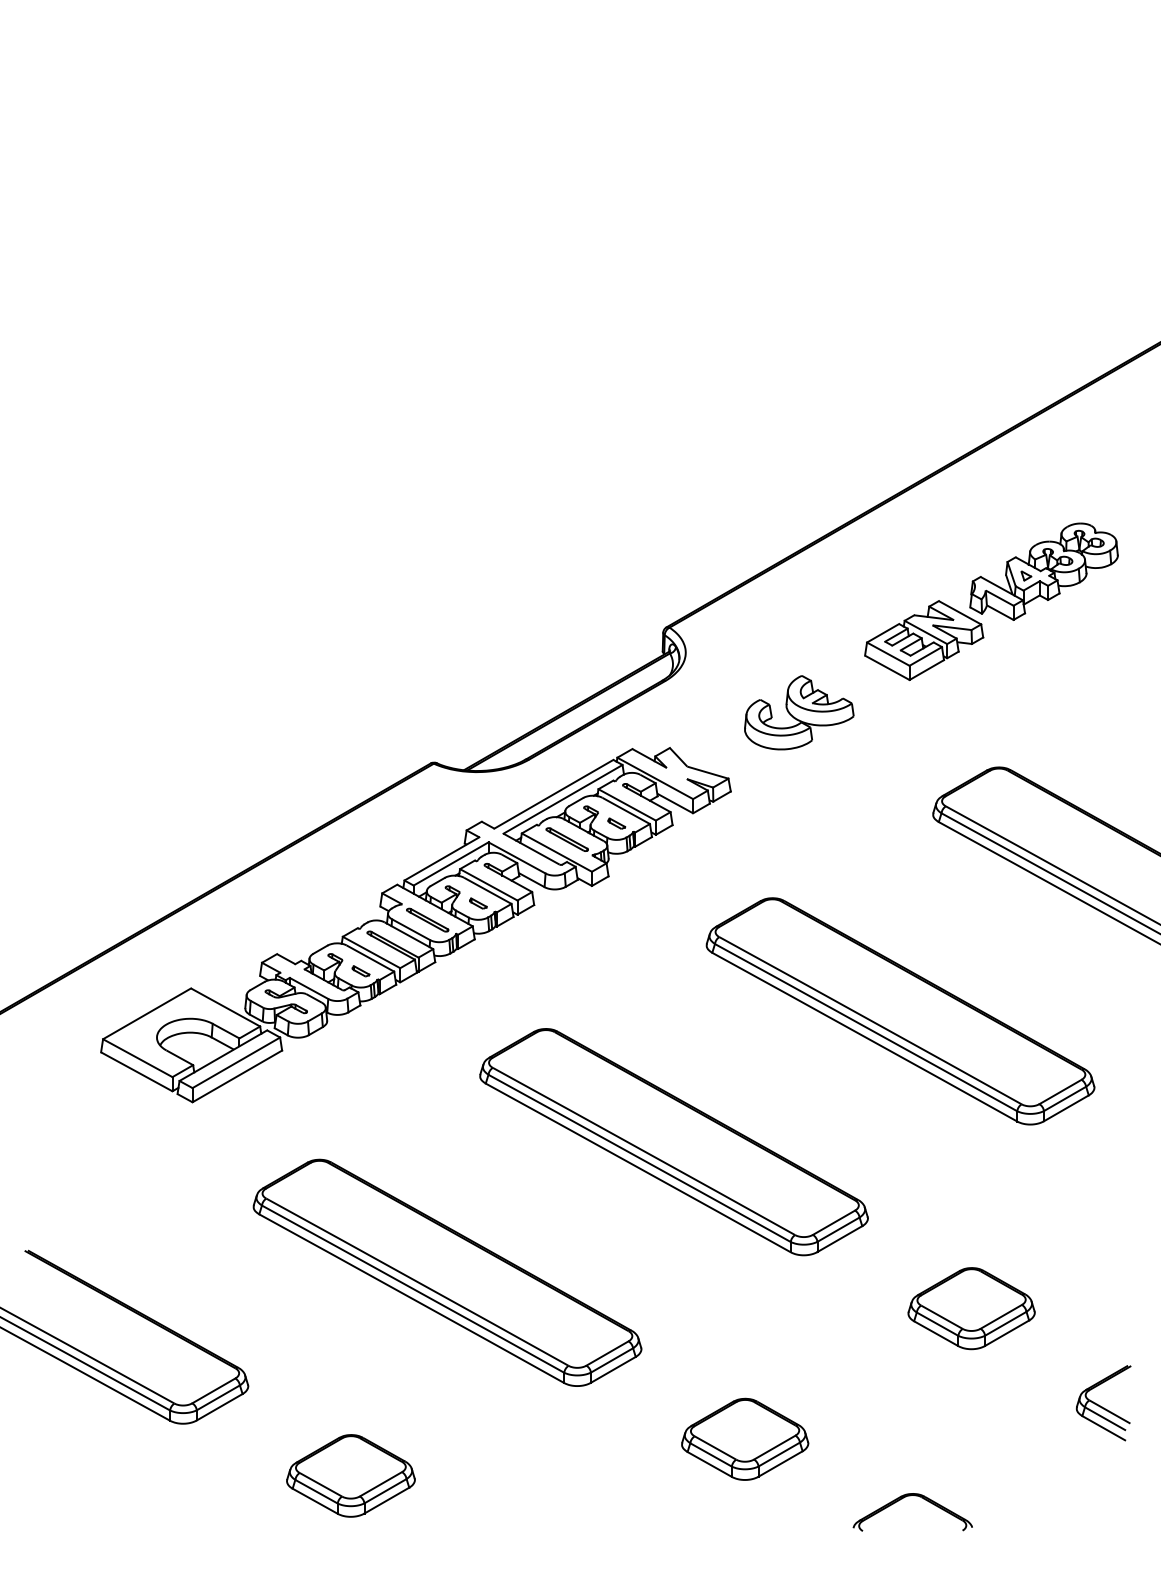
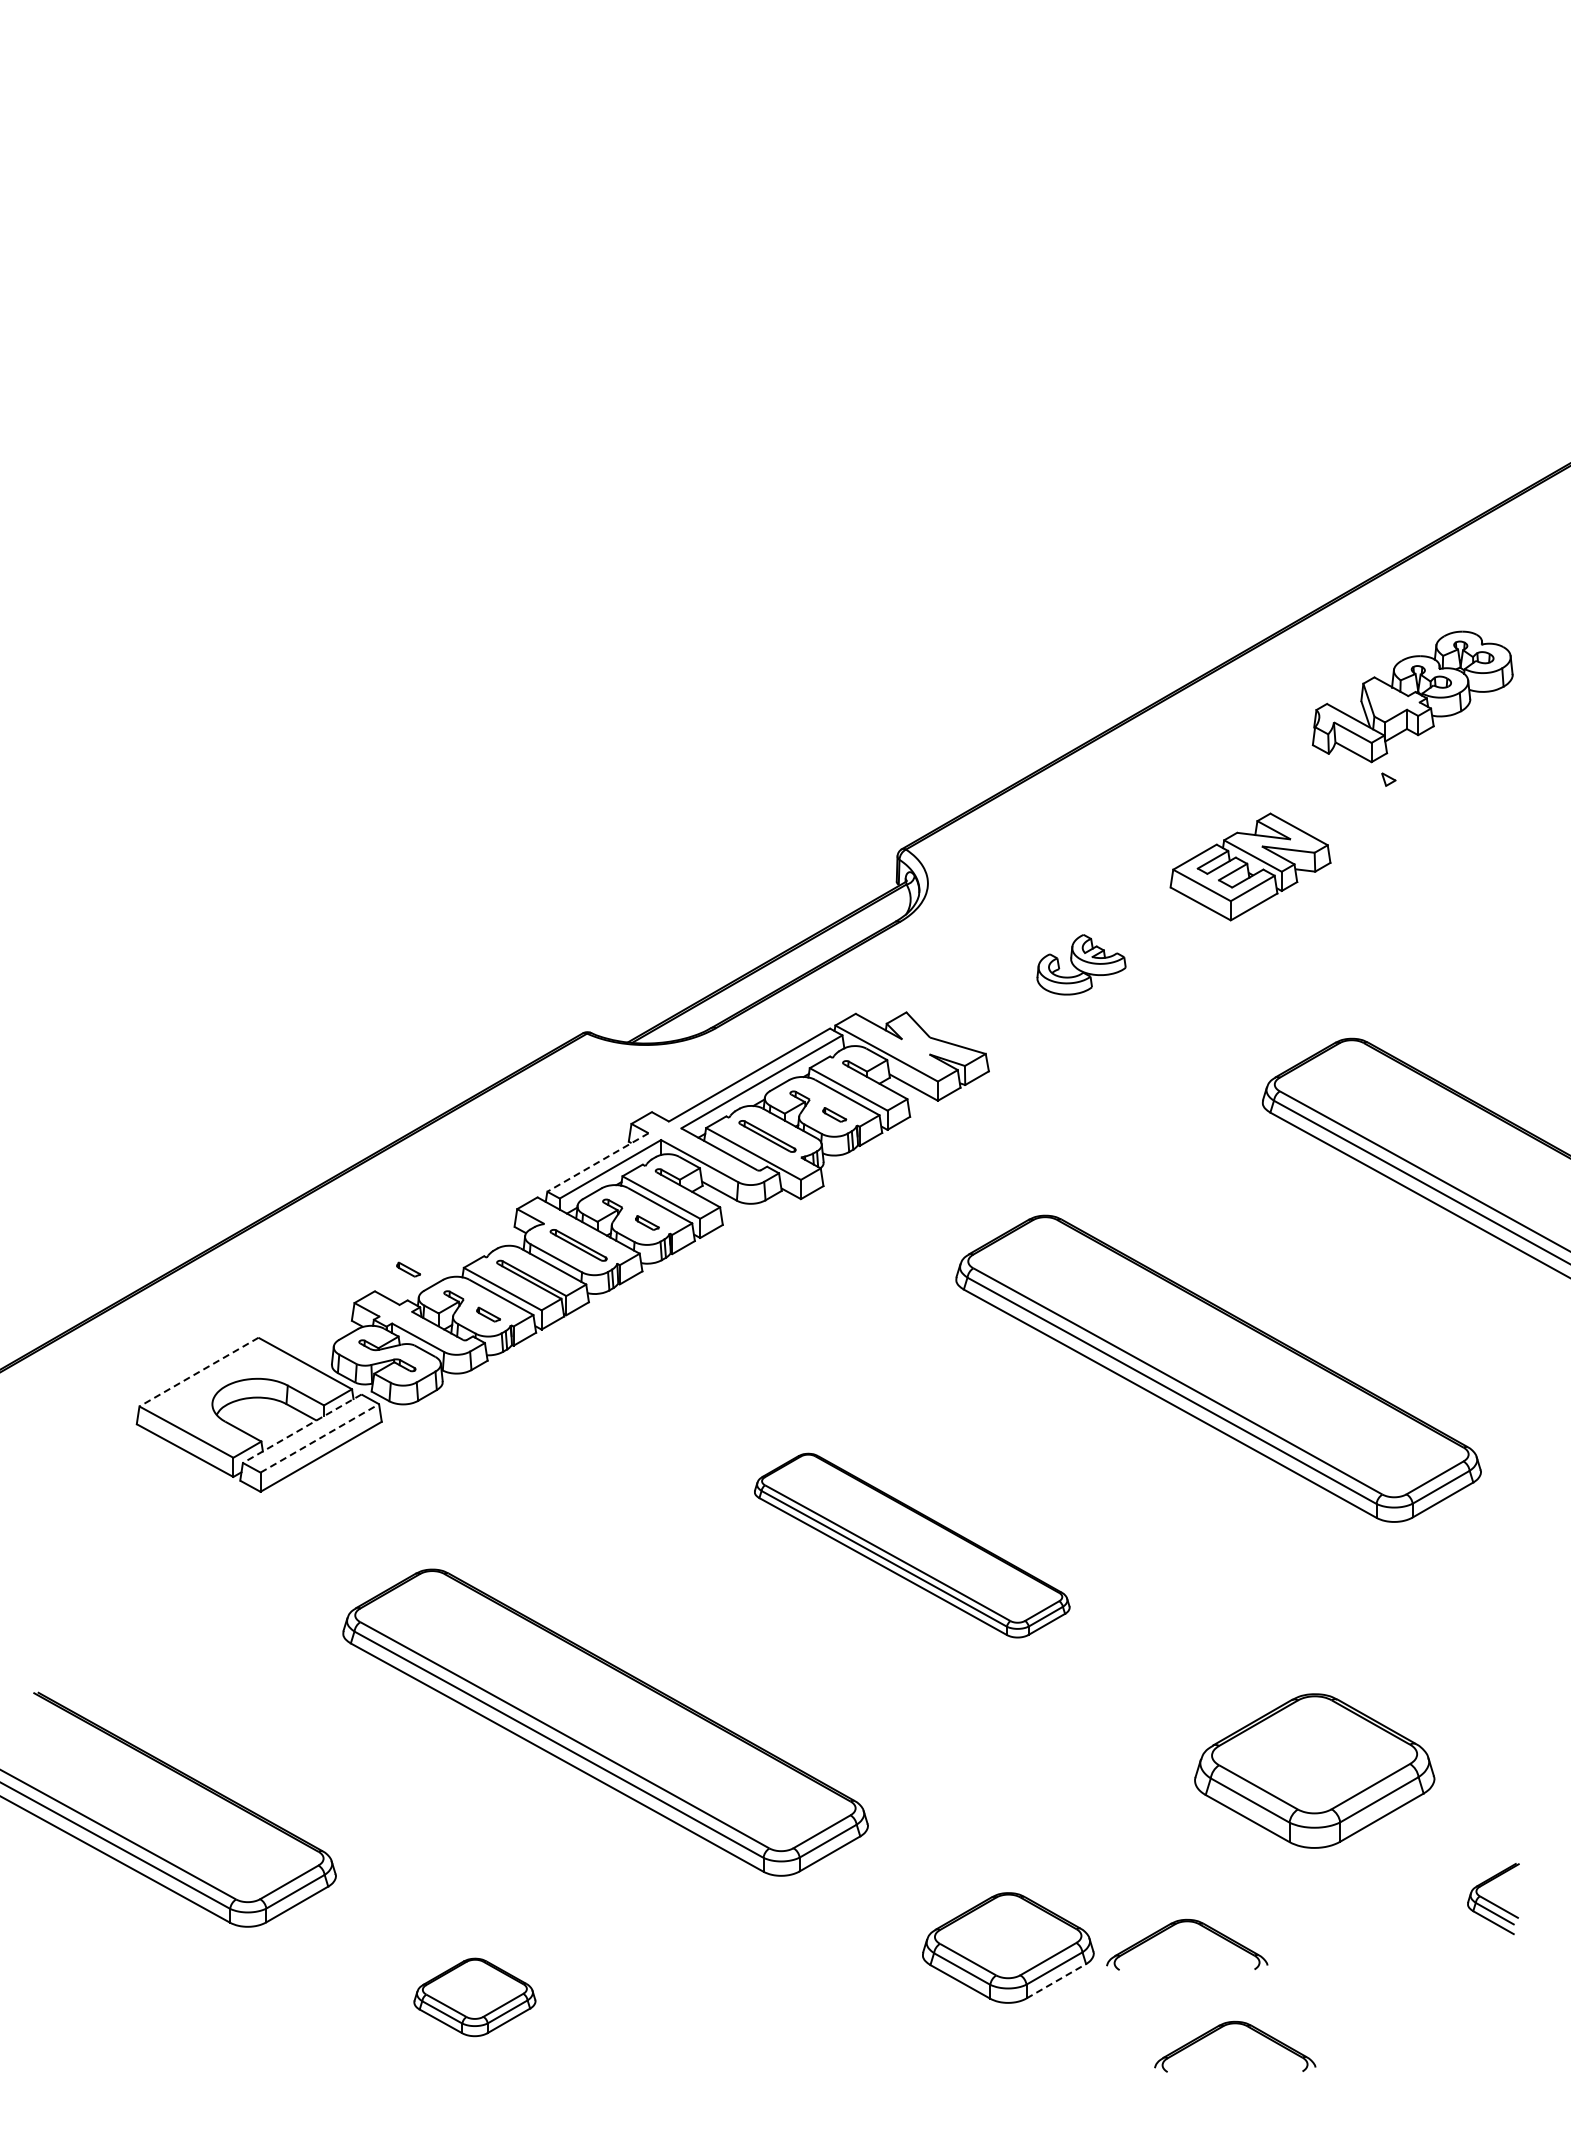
part: (1043, 571) -> (1412, 696), moved
part: (799, 712) -> (1081, 964), size x0.6
line: (441, 858) -> (597, 1162), solid -> dashed
part: (301, 937) -> (408, 1269), added
line: (147, 1014) -> (199, 1372), solid -> dashed
line: (222, 1055) -> (301, 1428), solid -> dashed
line: (236, 1062) -> (320, 1438), solid -> dashed
part: (674, 1141) -> (912, 1545), size x0.6
part: (971, 1308) -> (1314, 1770), size x1.4
part: (1103, 1402) -> (1493, 1898), size x0.7
part: (877, 1420) -> (1187, 1922), added
line: (780, 1464) -> (1056, 1981), solid -> dashed
part: (350, 1475) -> (474, 1997), size x0.7

